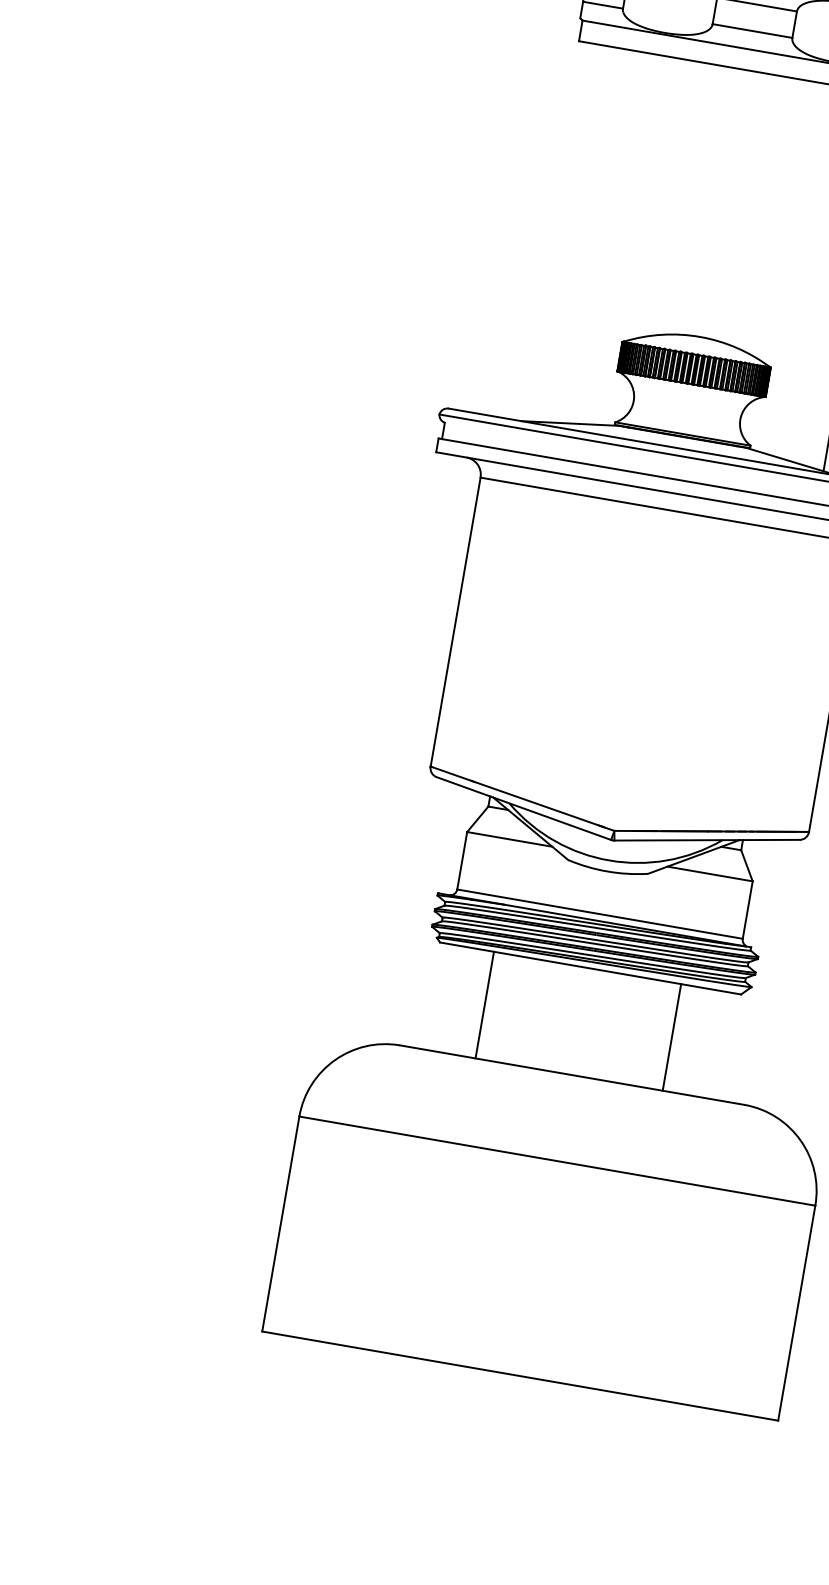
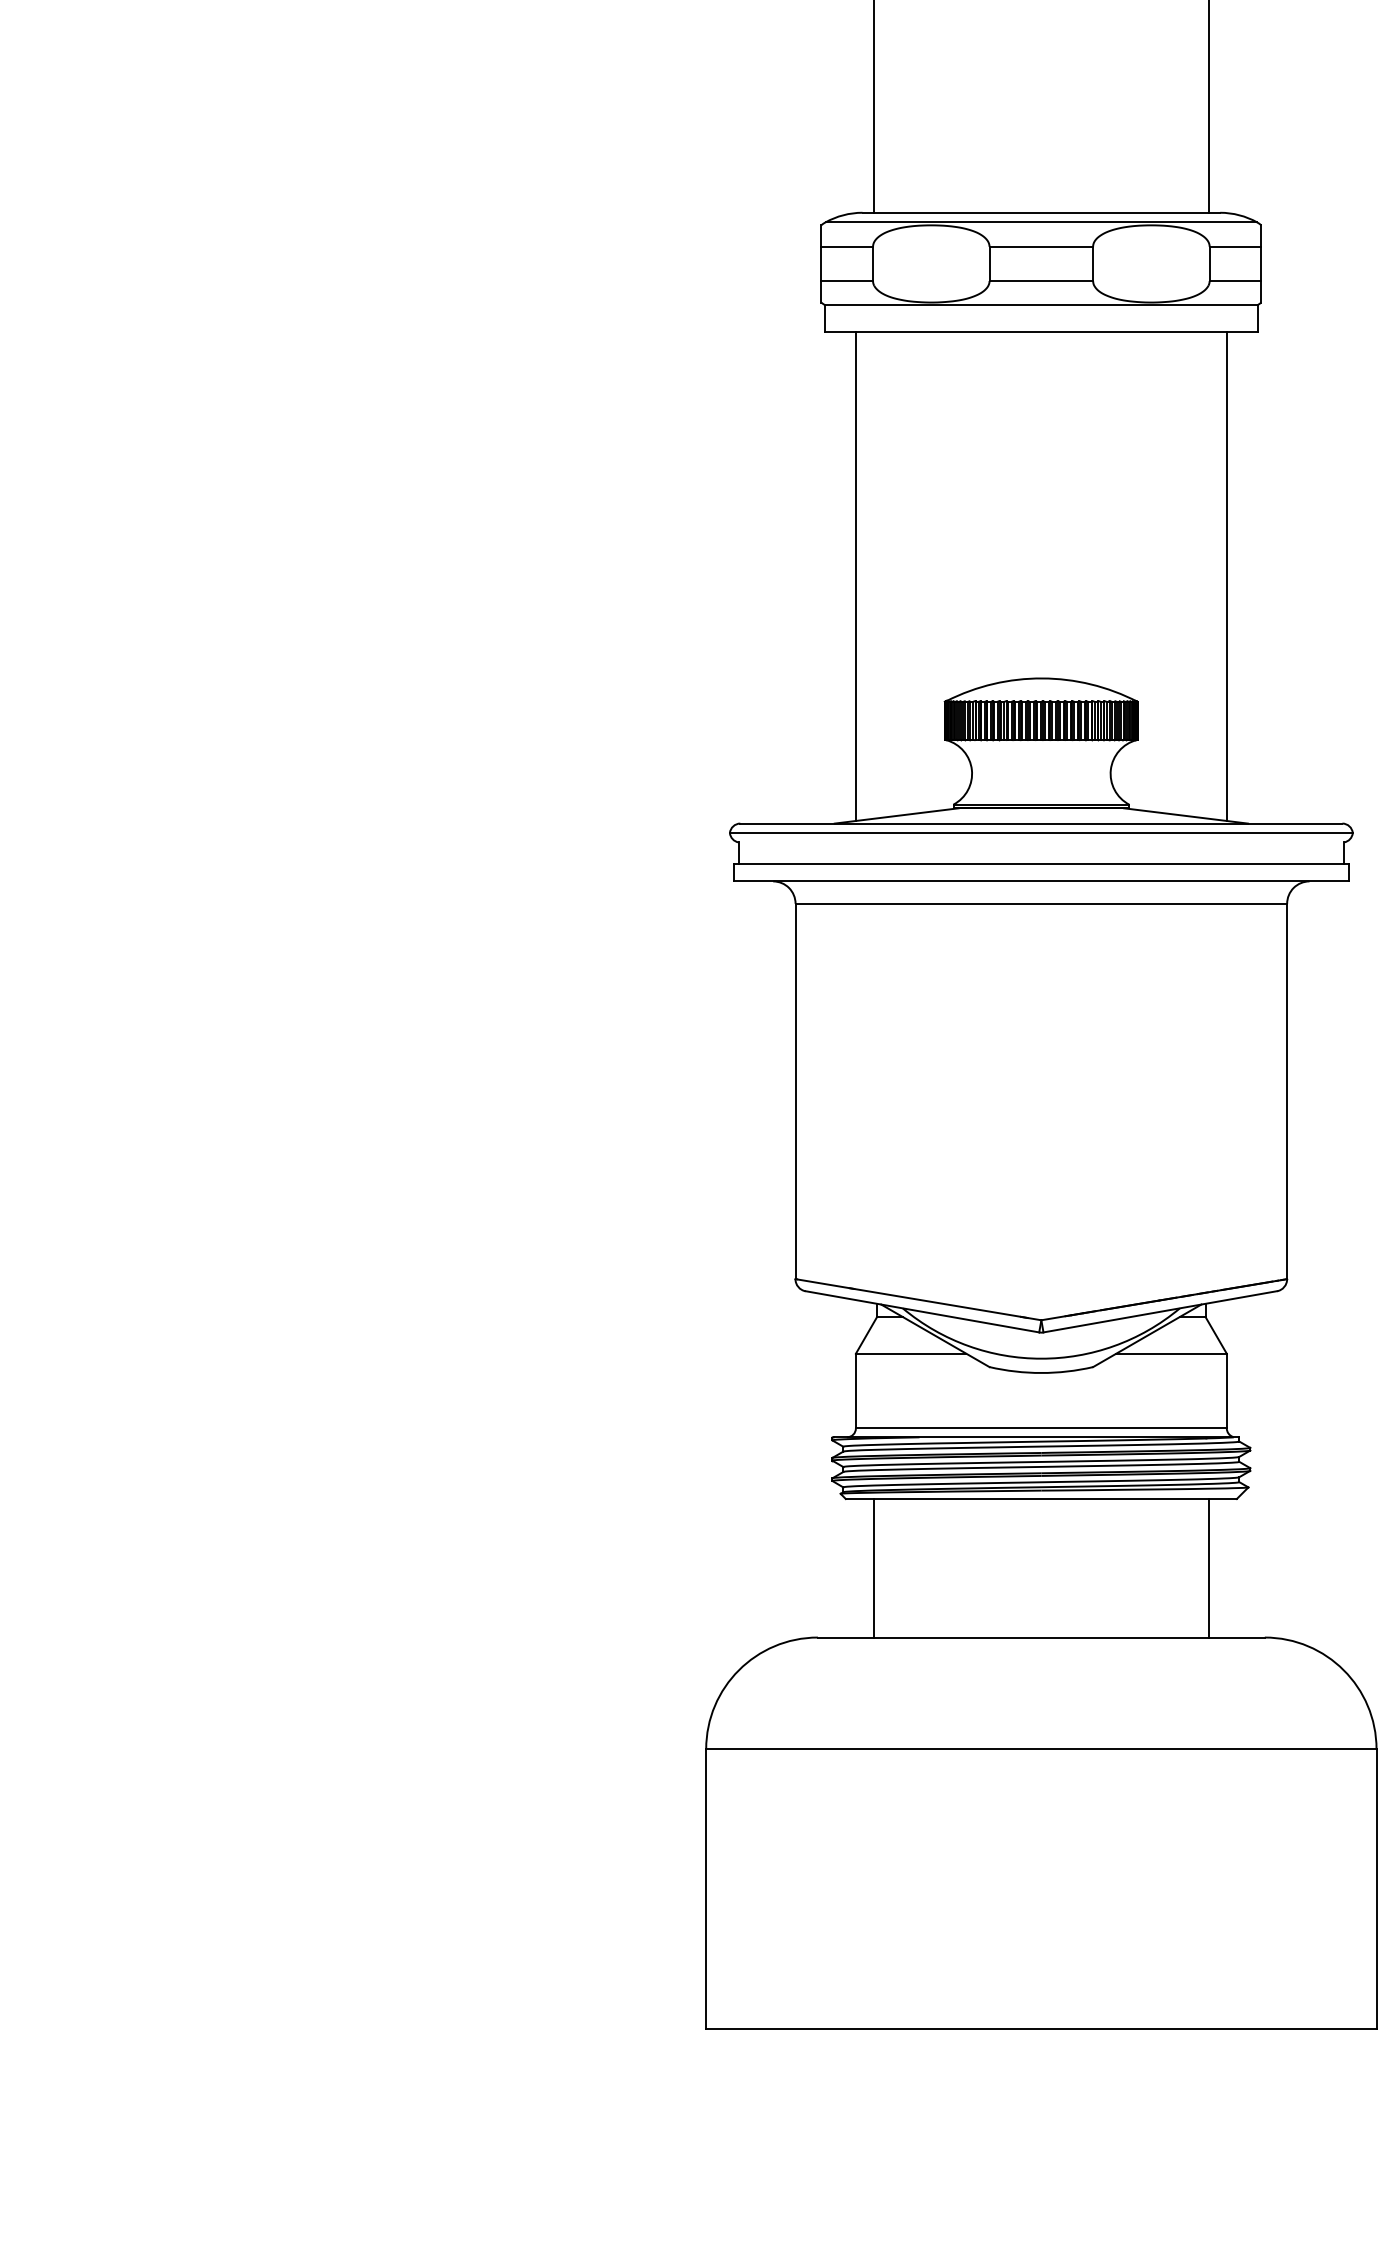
line: (570, 232) -> (855, 575), added
line: (484, 1005) -> (873, 1568), moved
line: (671, 1037) -> (1208, 1568), moved

